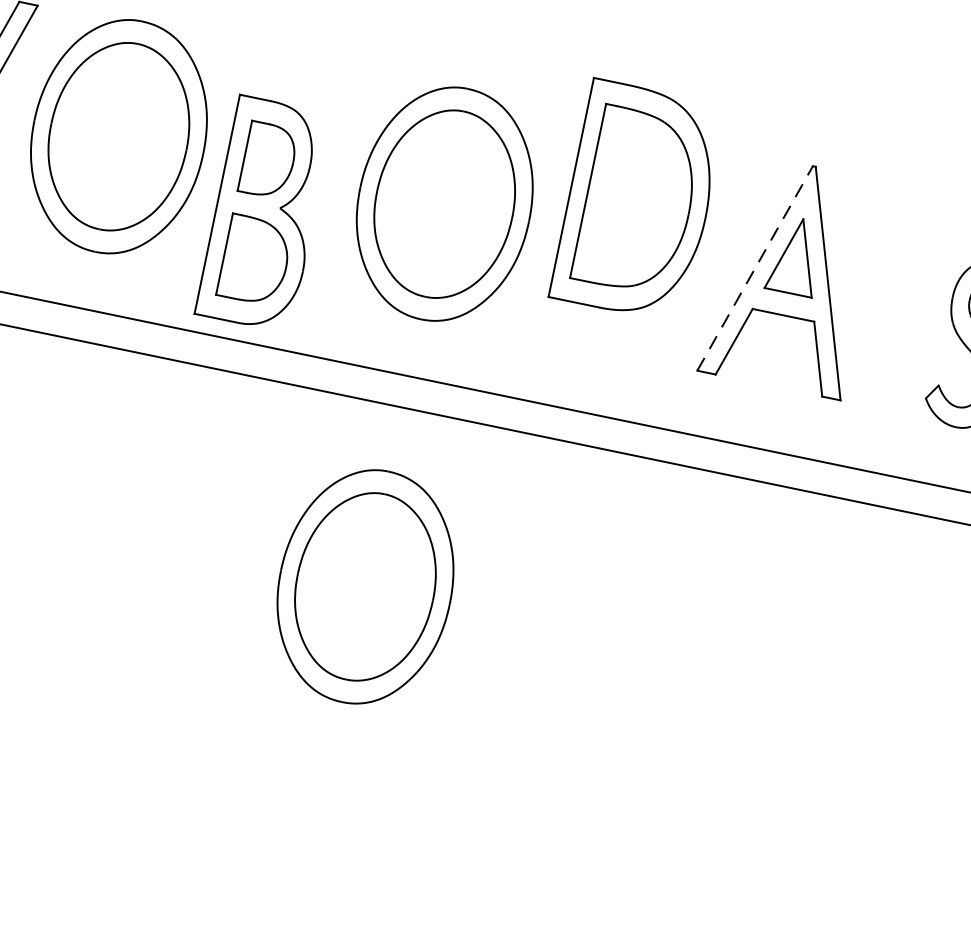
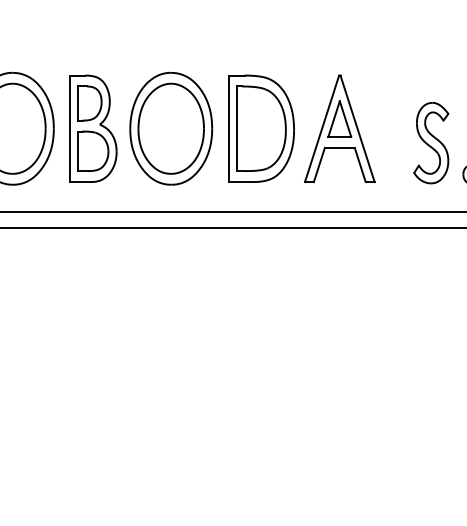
part: (639, 200) -> (261, 128), moved
part: (265, 213) -> (93, 128), moved
line: (756, 268) -> (322, 128), dashed -> solid
part: (366, 586) -> (171, 314), removed

